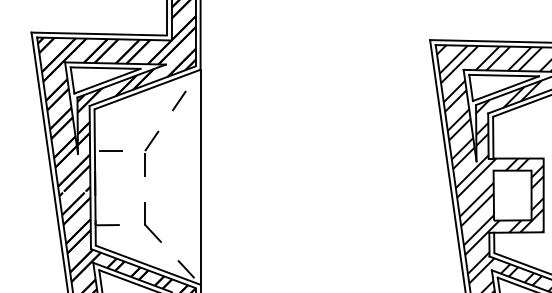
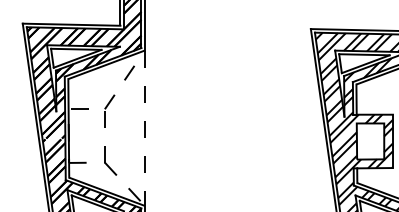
line: (199, 177) -> (144, 128), solid -> dashed

